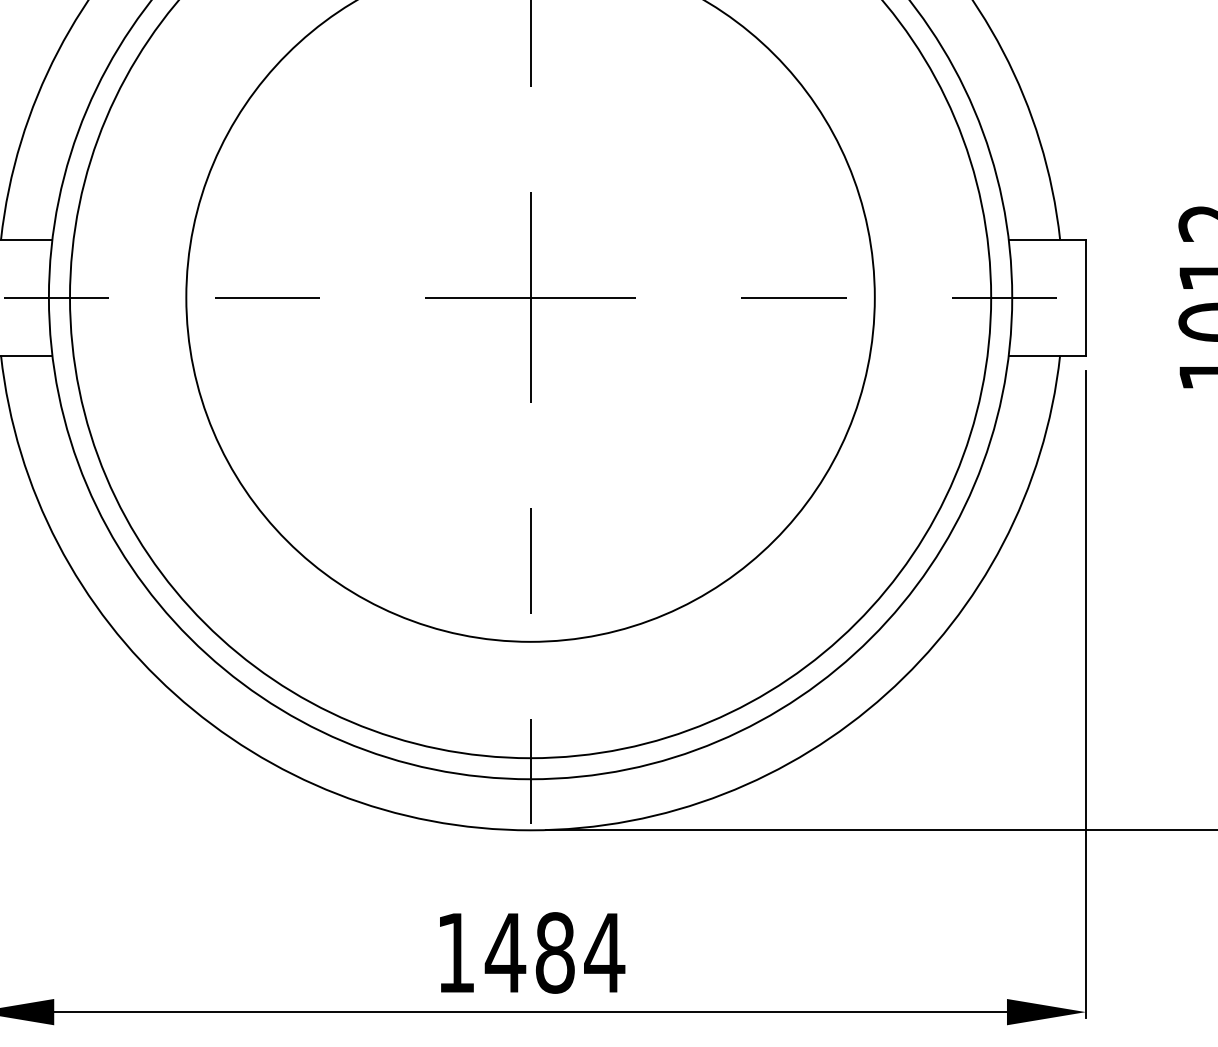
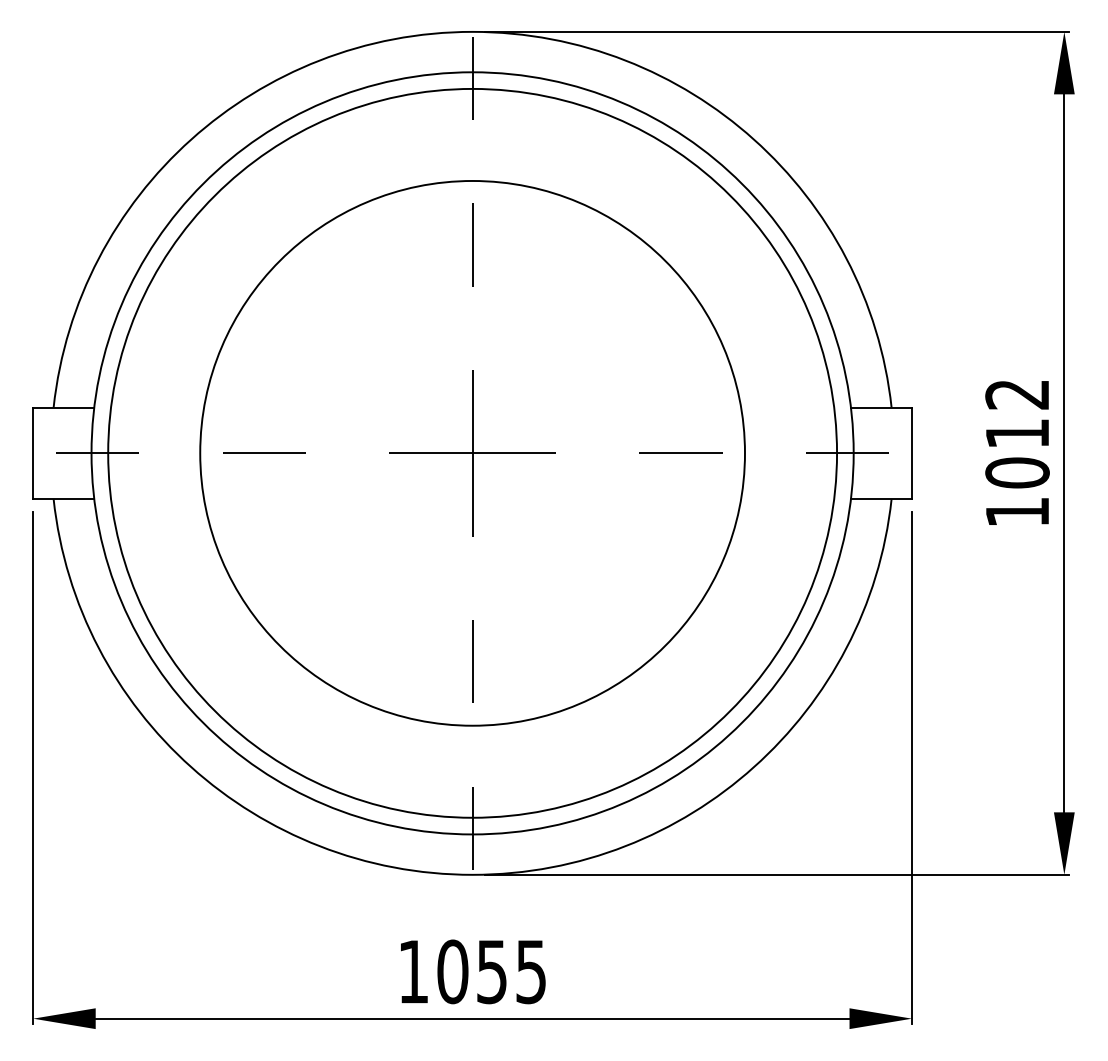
text: (554, 952) -> (491, 971), 1484 -> 1055

